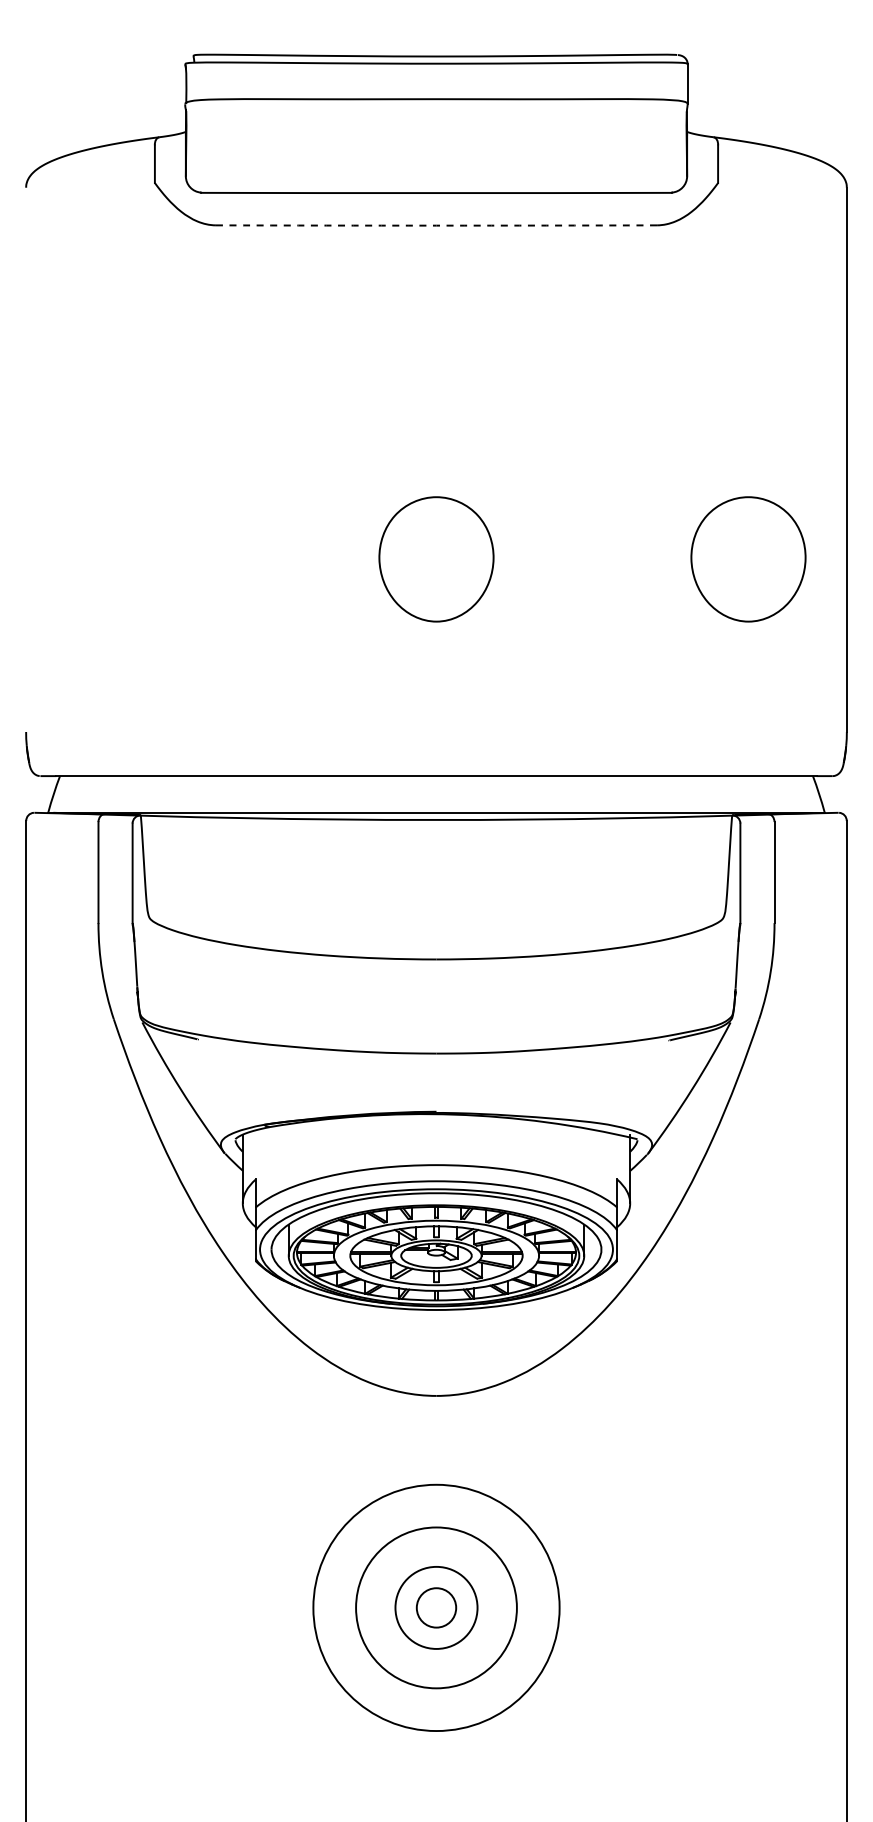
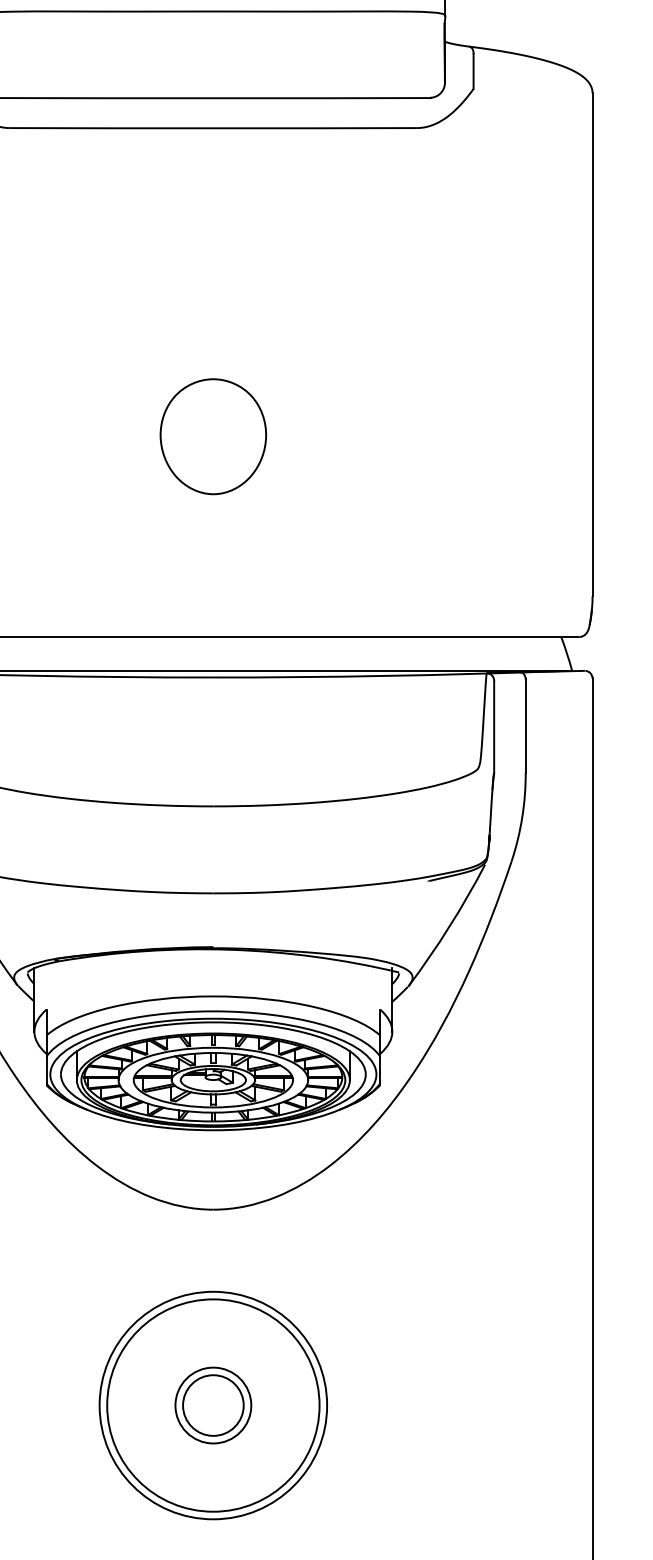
arc: (436, 225) -> (213, 128), dashed -> solid
part: (748, 559) -> (501, 436), removed
circle: (436, 1607) -> (213, 1405), size x1.43
circle: (436, 1607) -> (213, 1405), size x1.67

